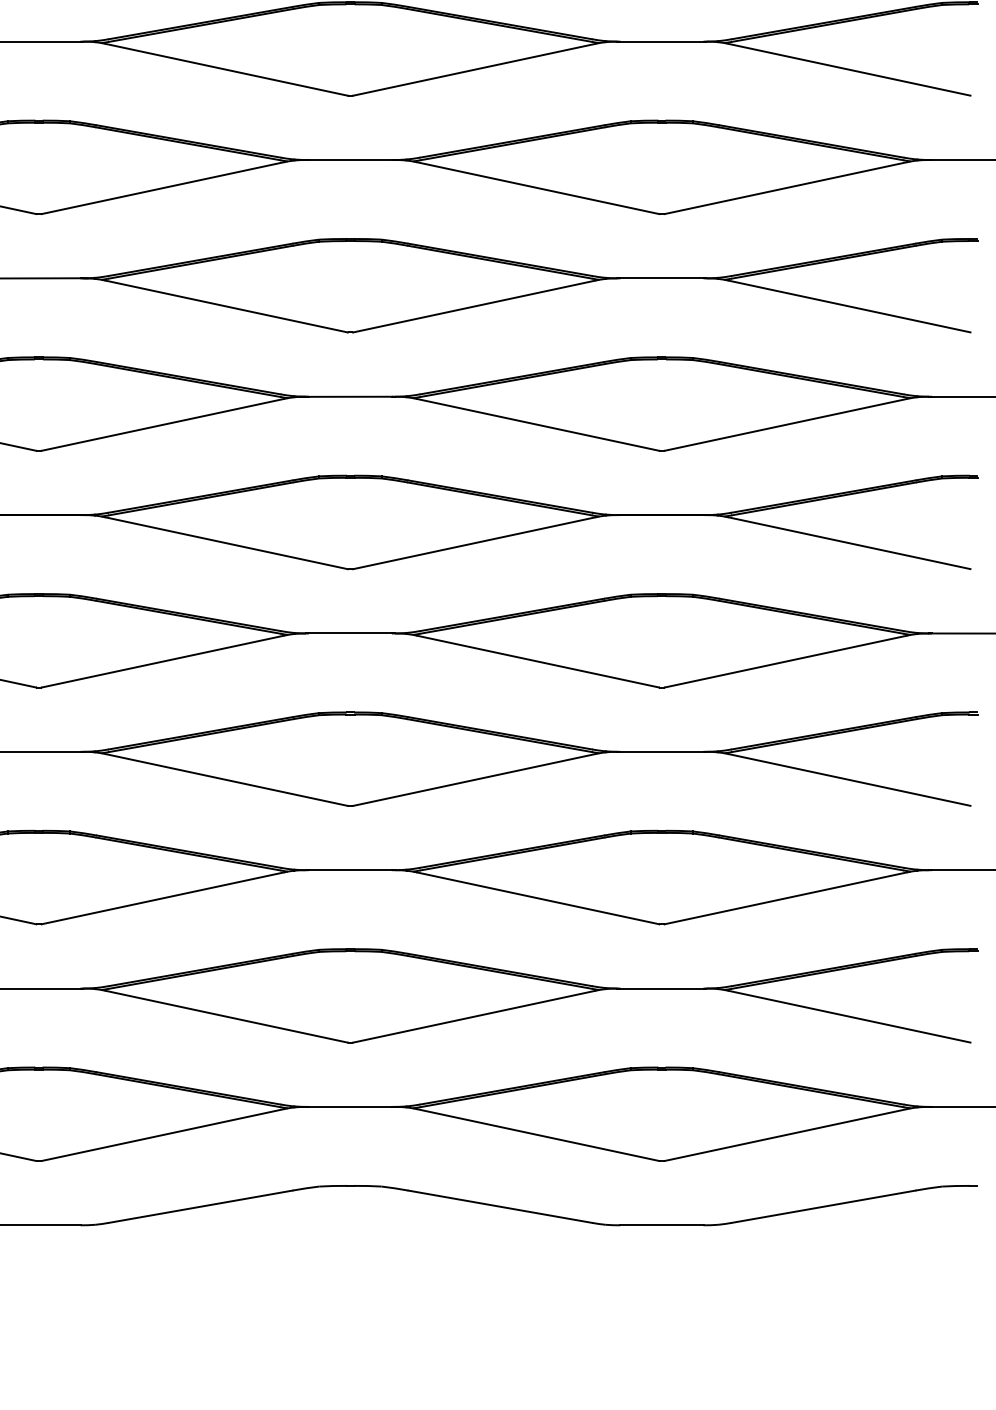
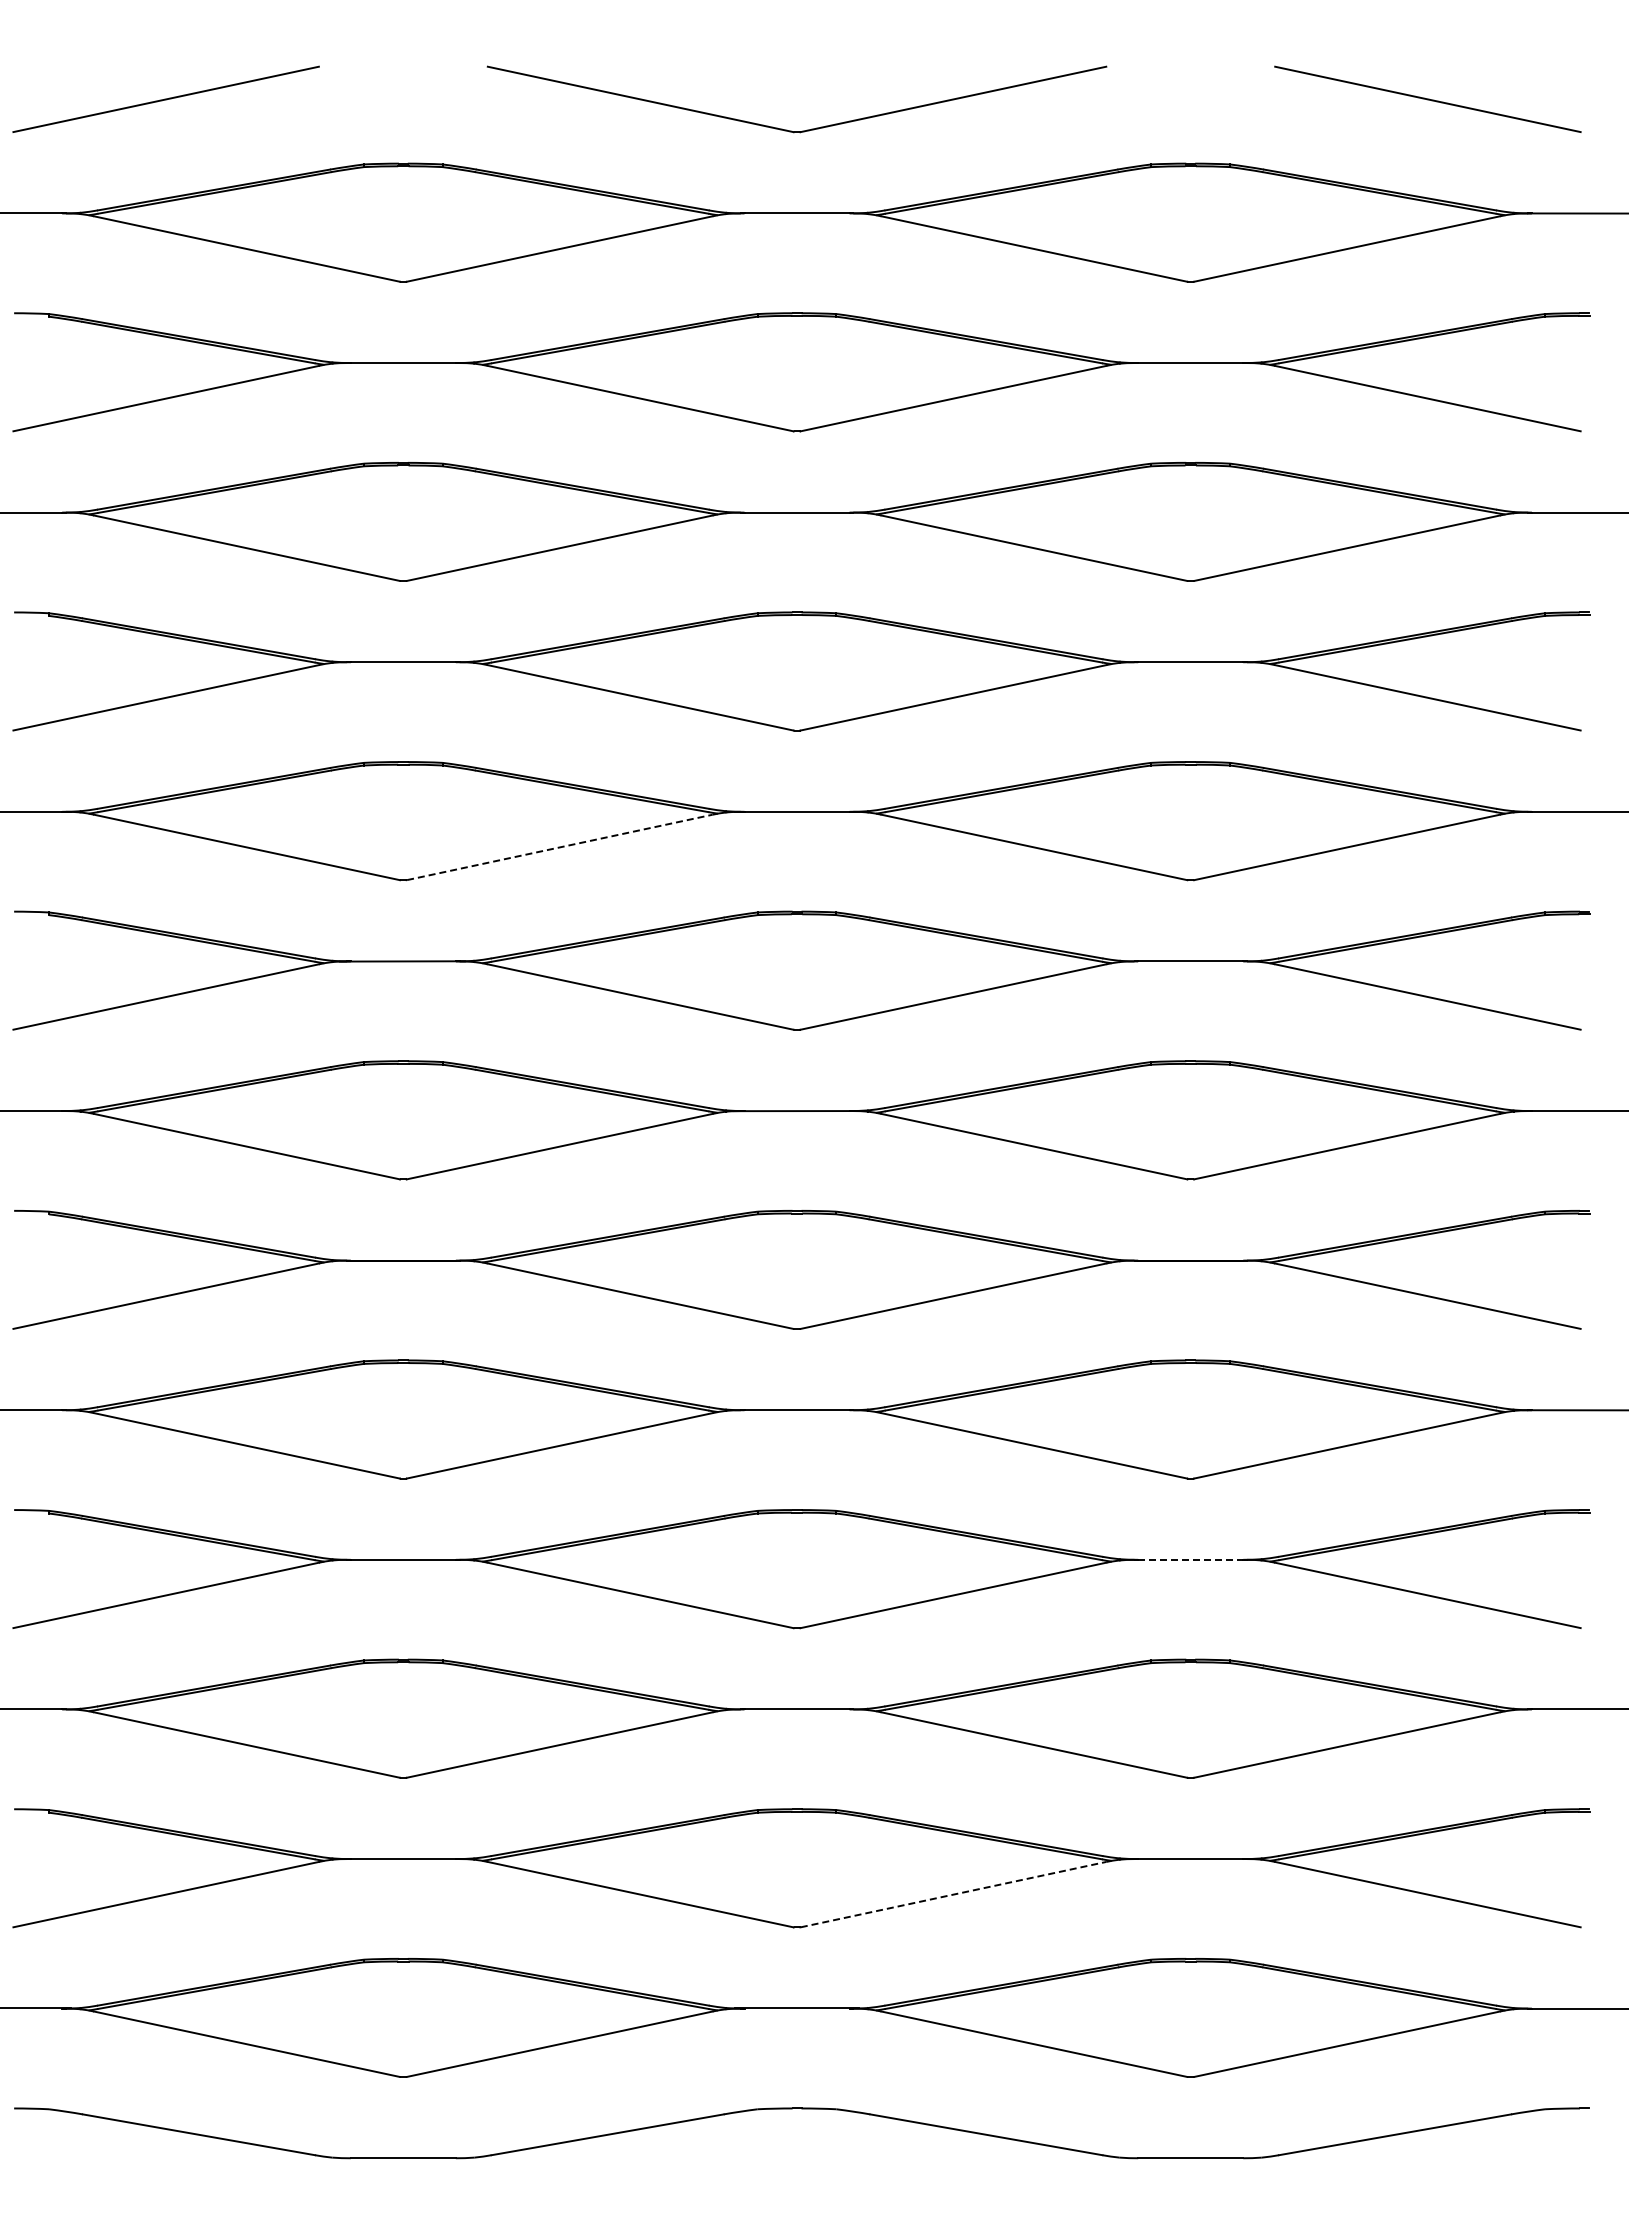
line: (163, 188) -> (560, 847), solid -> dashed
line: (661, 751) -> (1190, 1559), solid -> dashed
line: (475, 1016) -> (954, 1894), solid -> dashed

